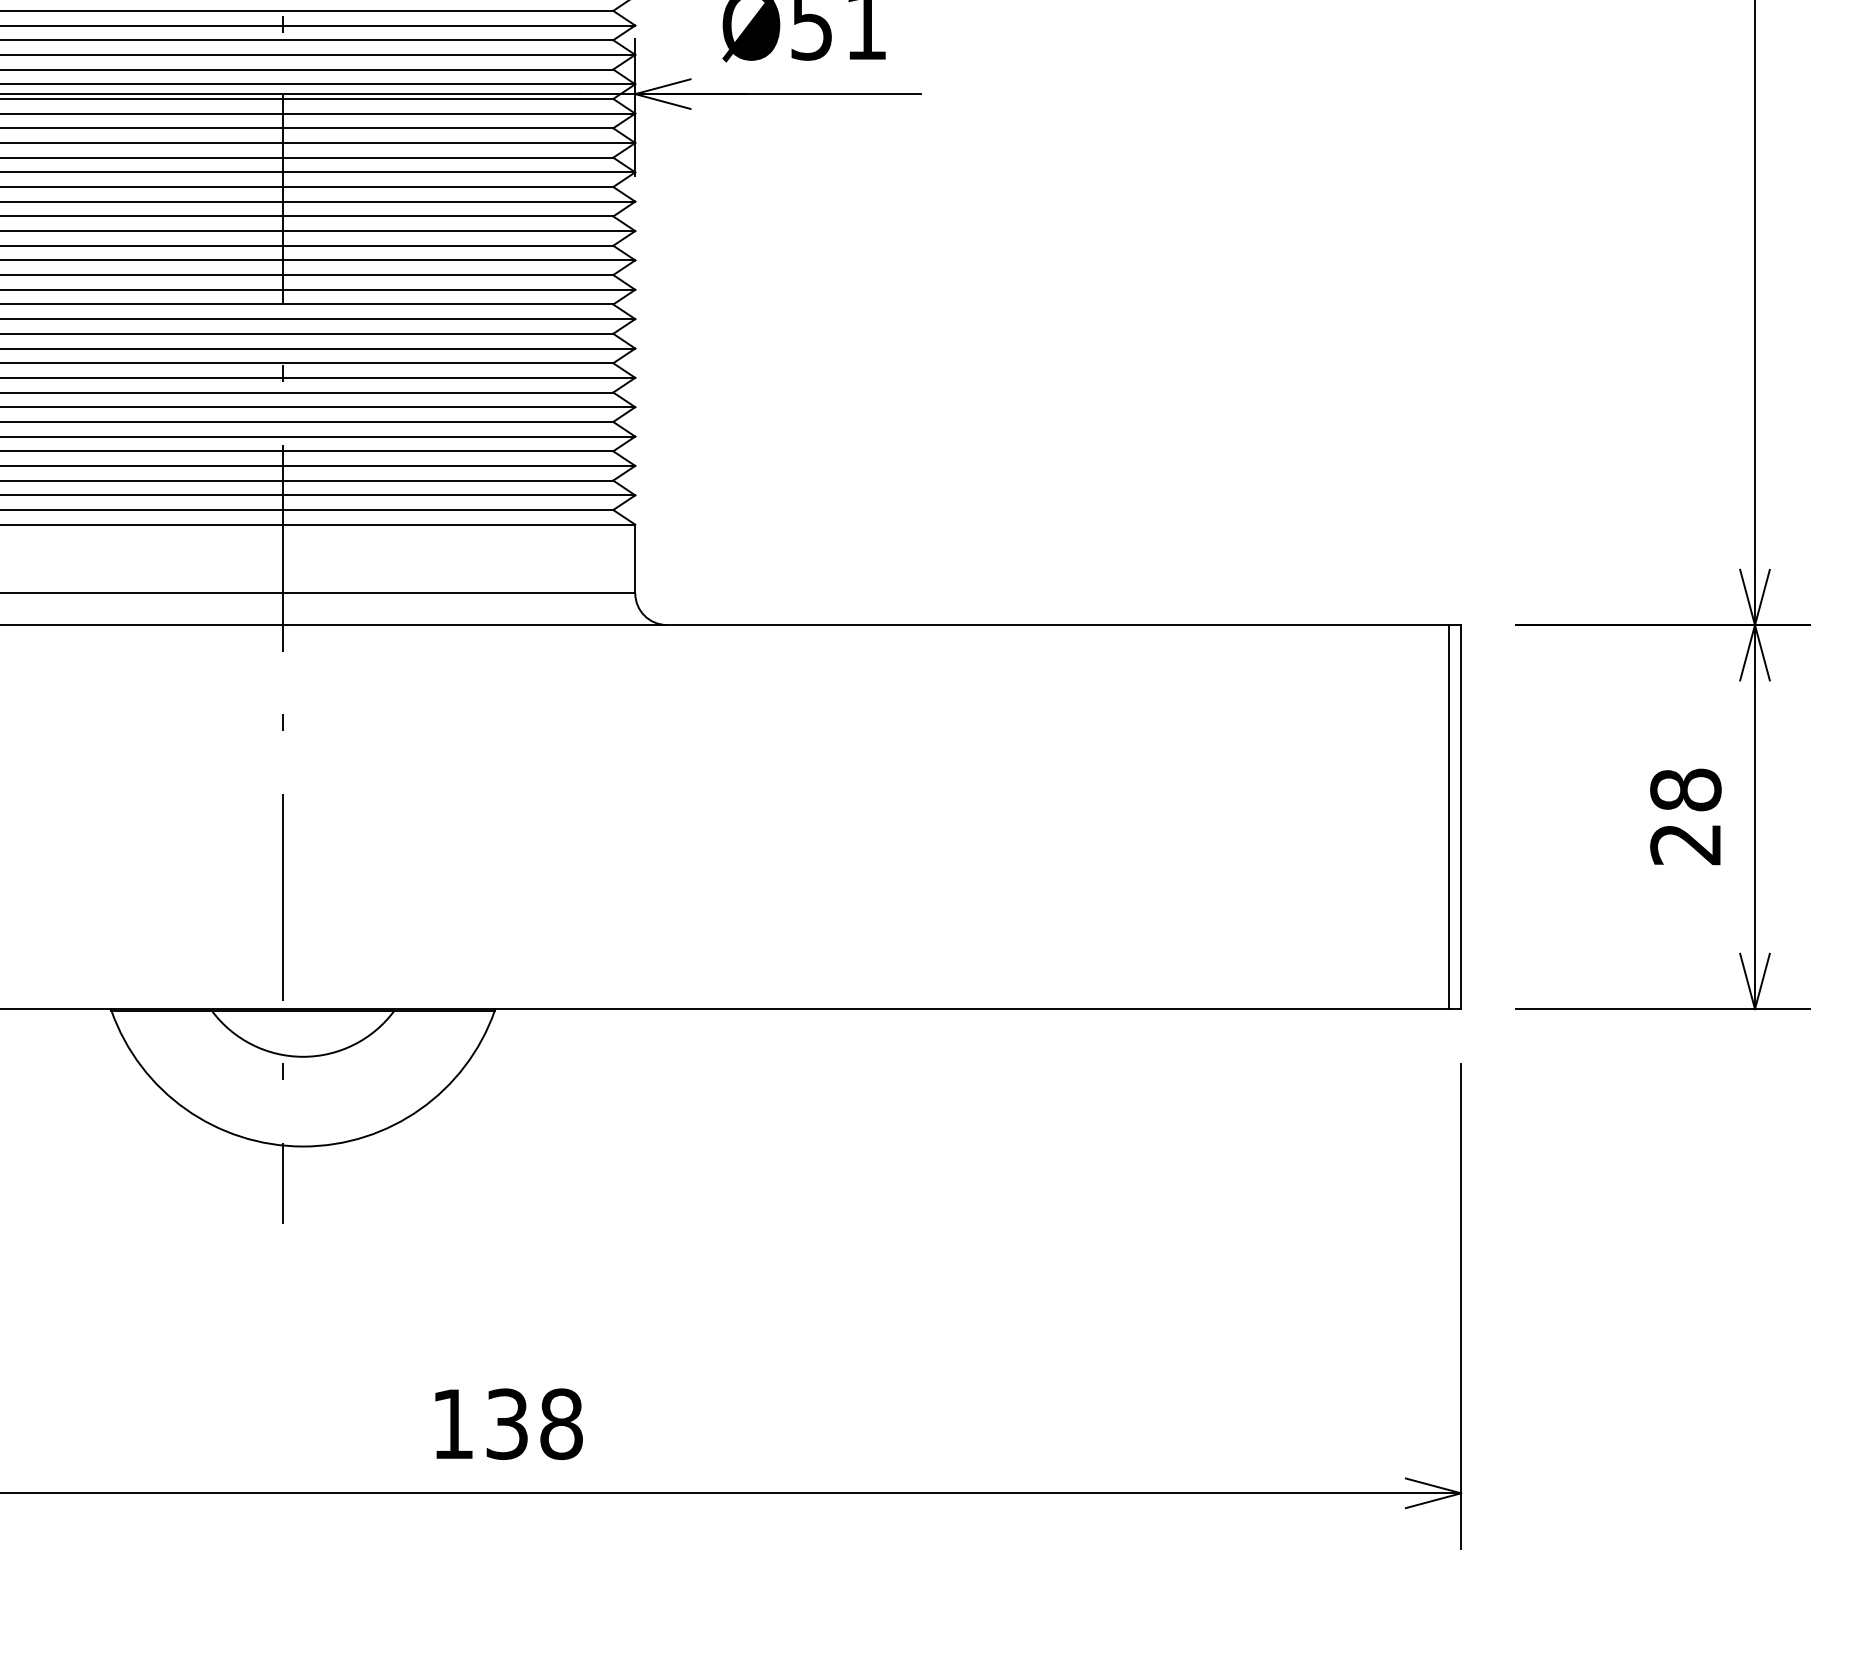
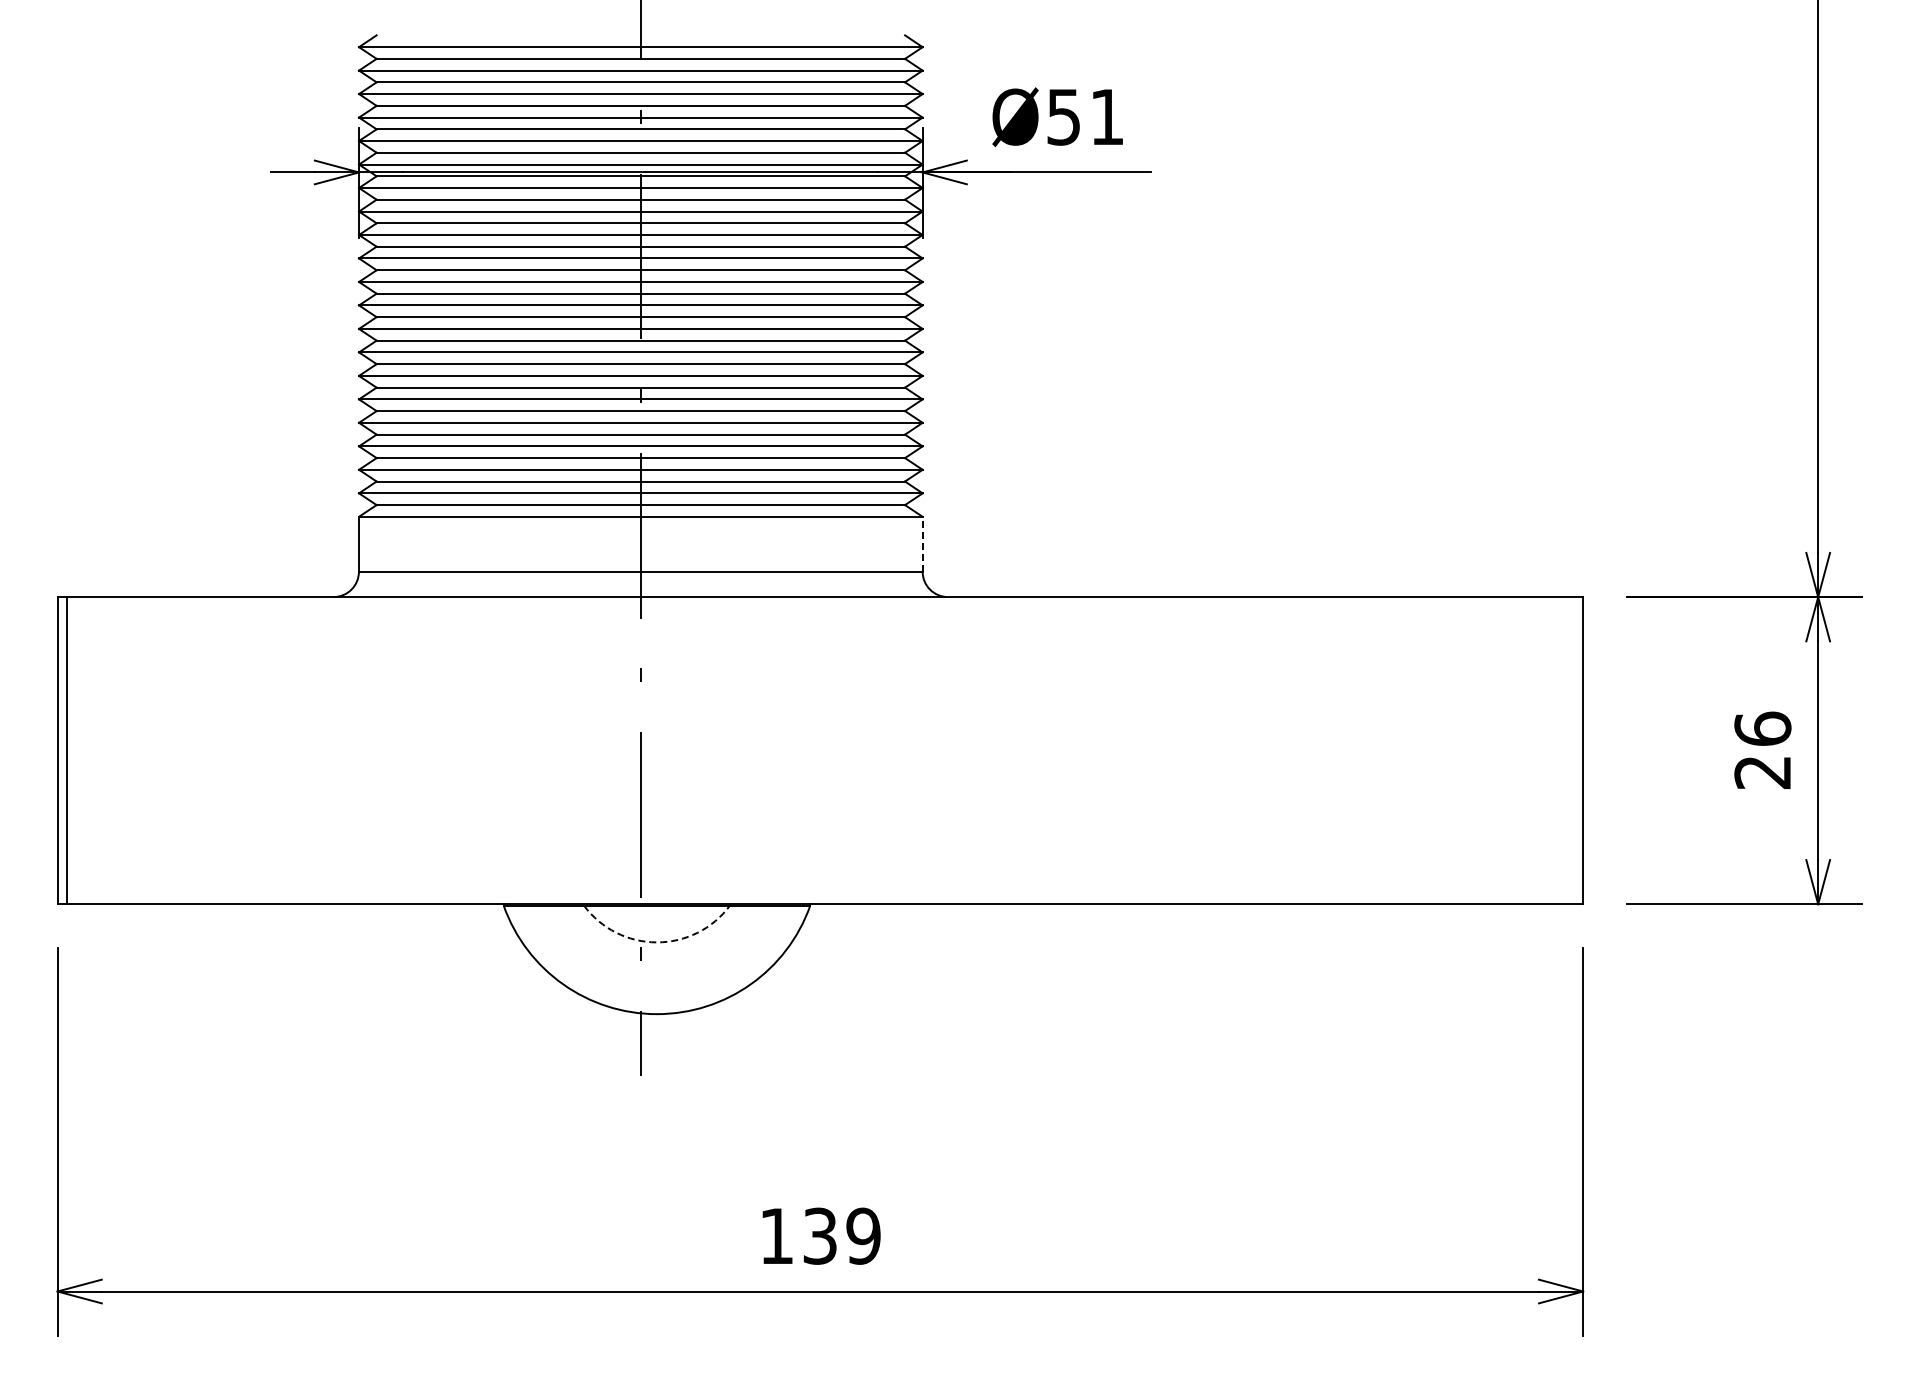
line: (635, 558) -> (922, 543), solid -> dashed
text: (1685, 789) -> (1762, 728), 28 -> 26
line: (1449, 816) -> (1573, 750), removed
arc: (302, 1056) -> (656, 942), solid -> dashed
text: (561, 1423) -> (863, 1235), 138 -> 139

